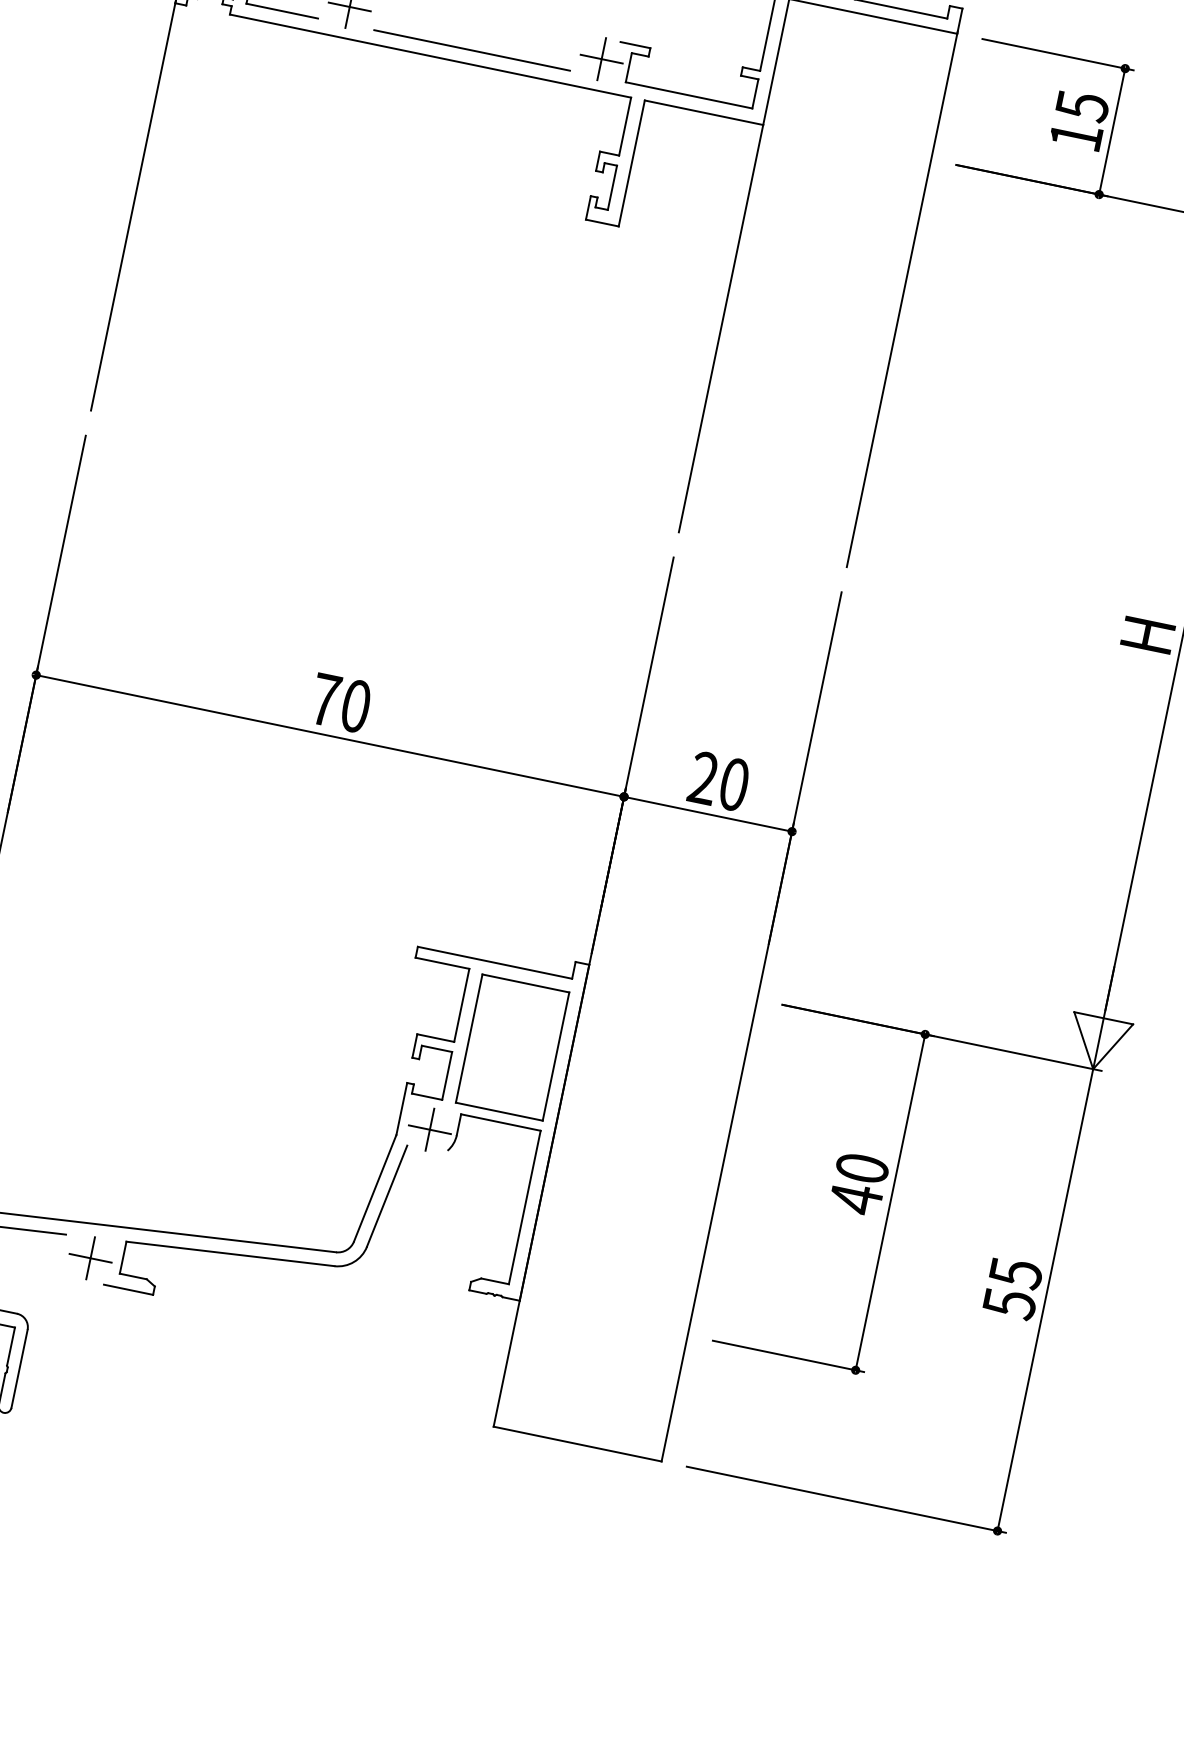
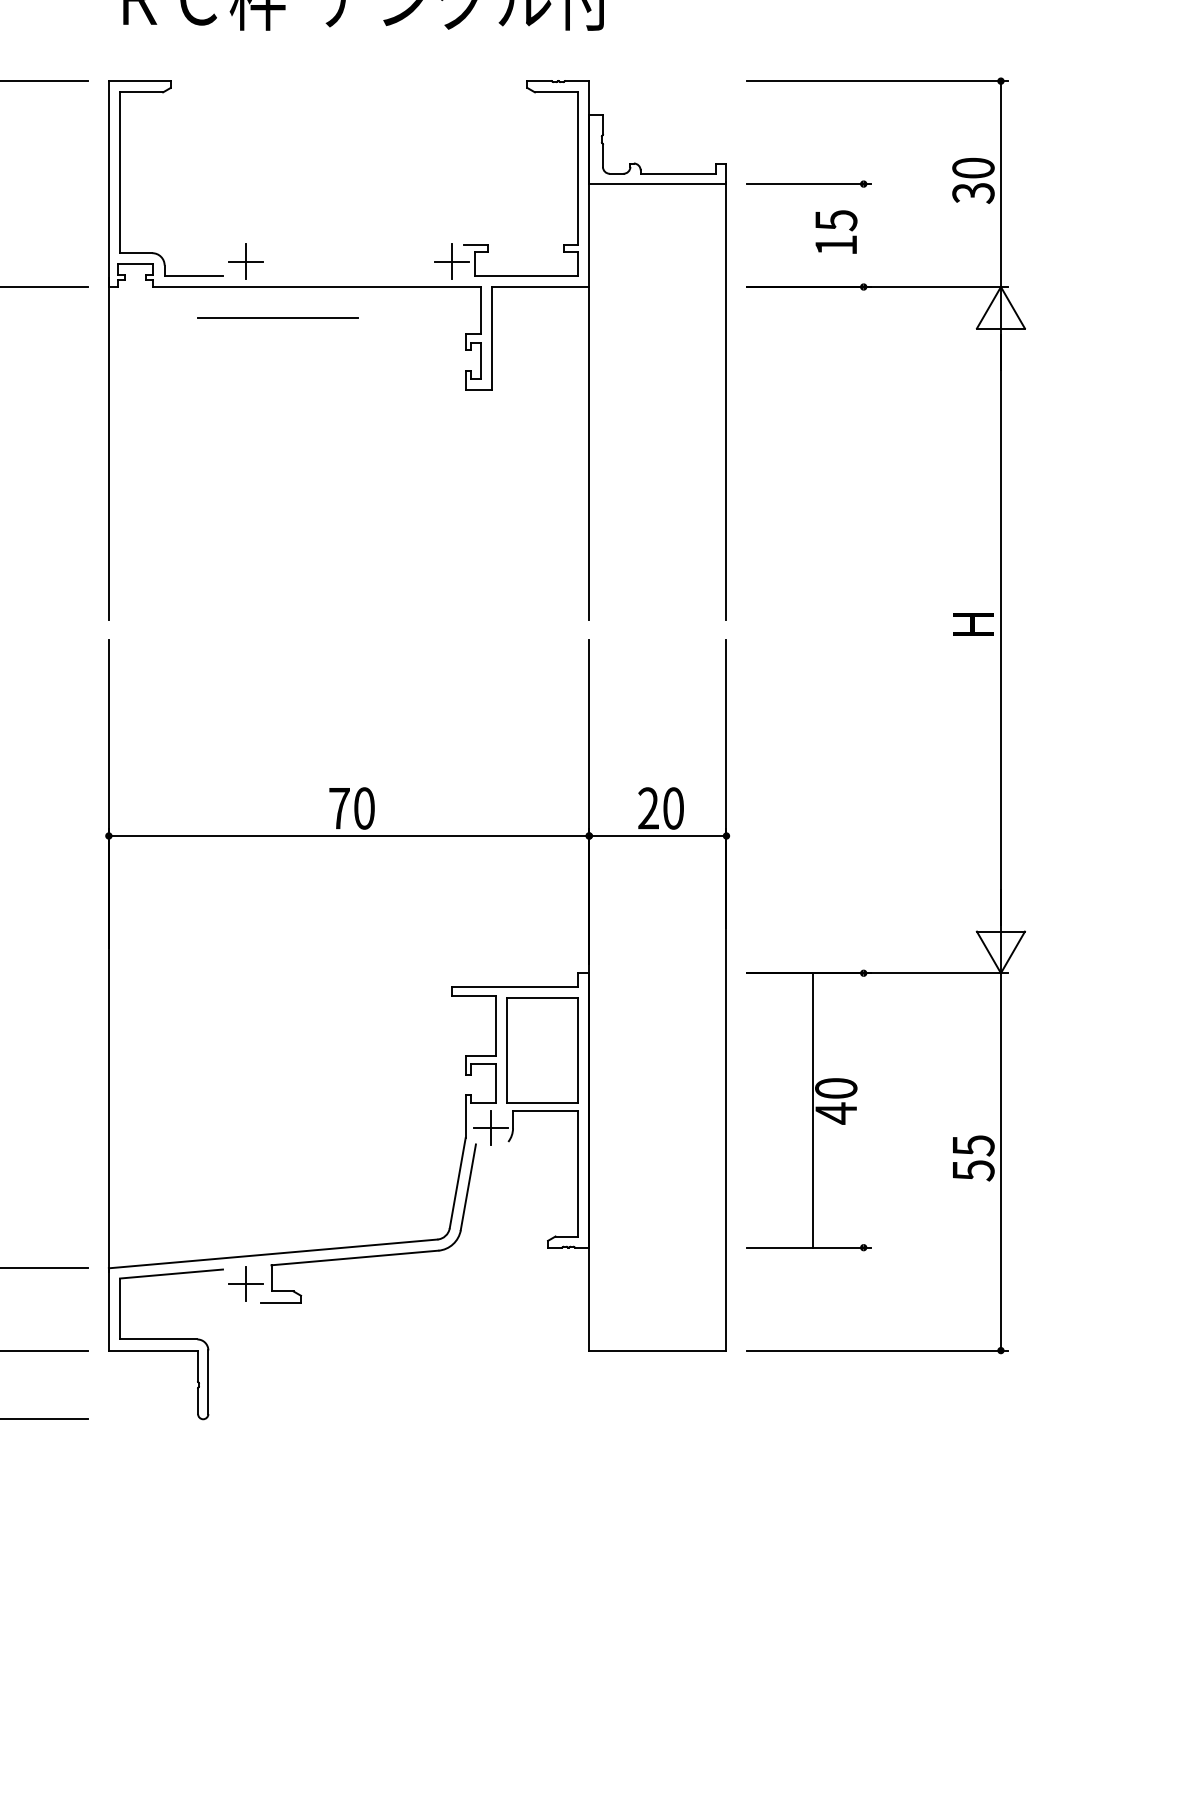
line: (471, 49) -> (277, 317), moved
line: (1111, 131) -> (863, 235), removed
line: (890, 1202) -> (812, 1110), moved

